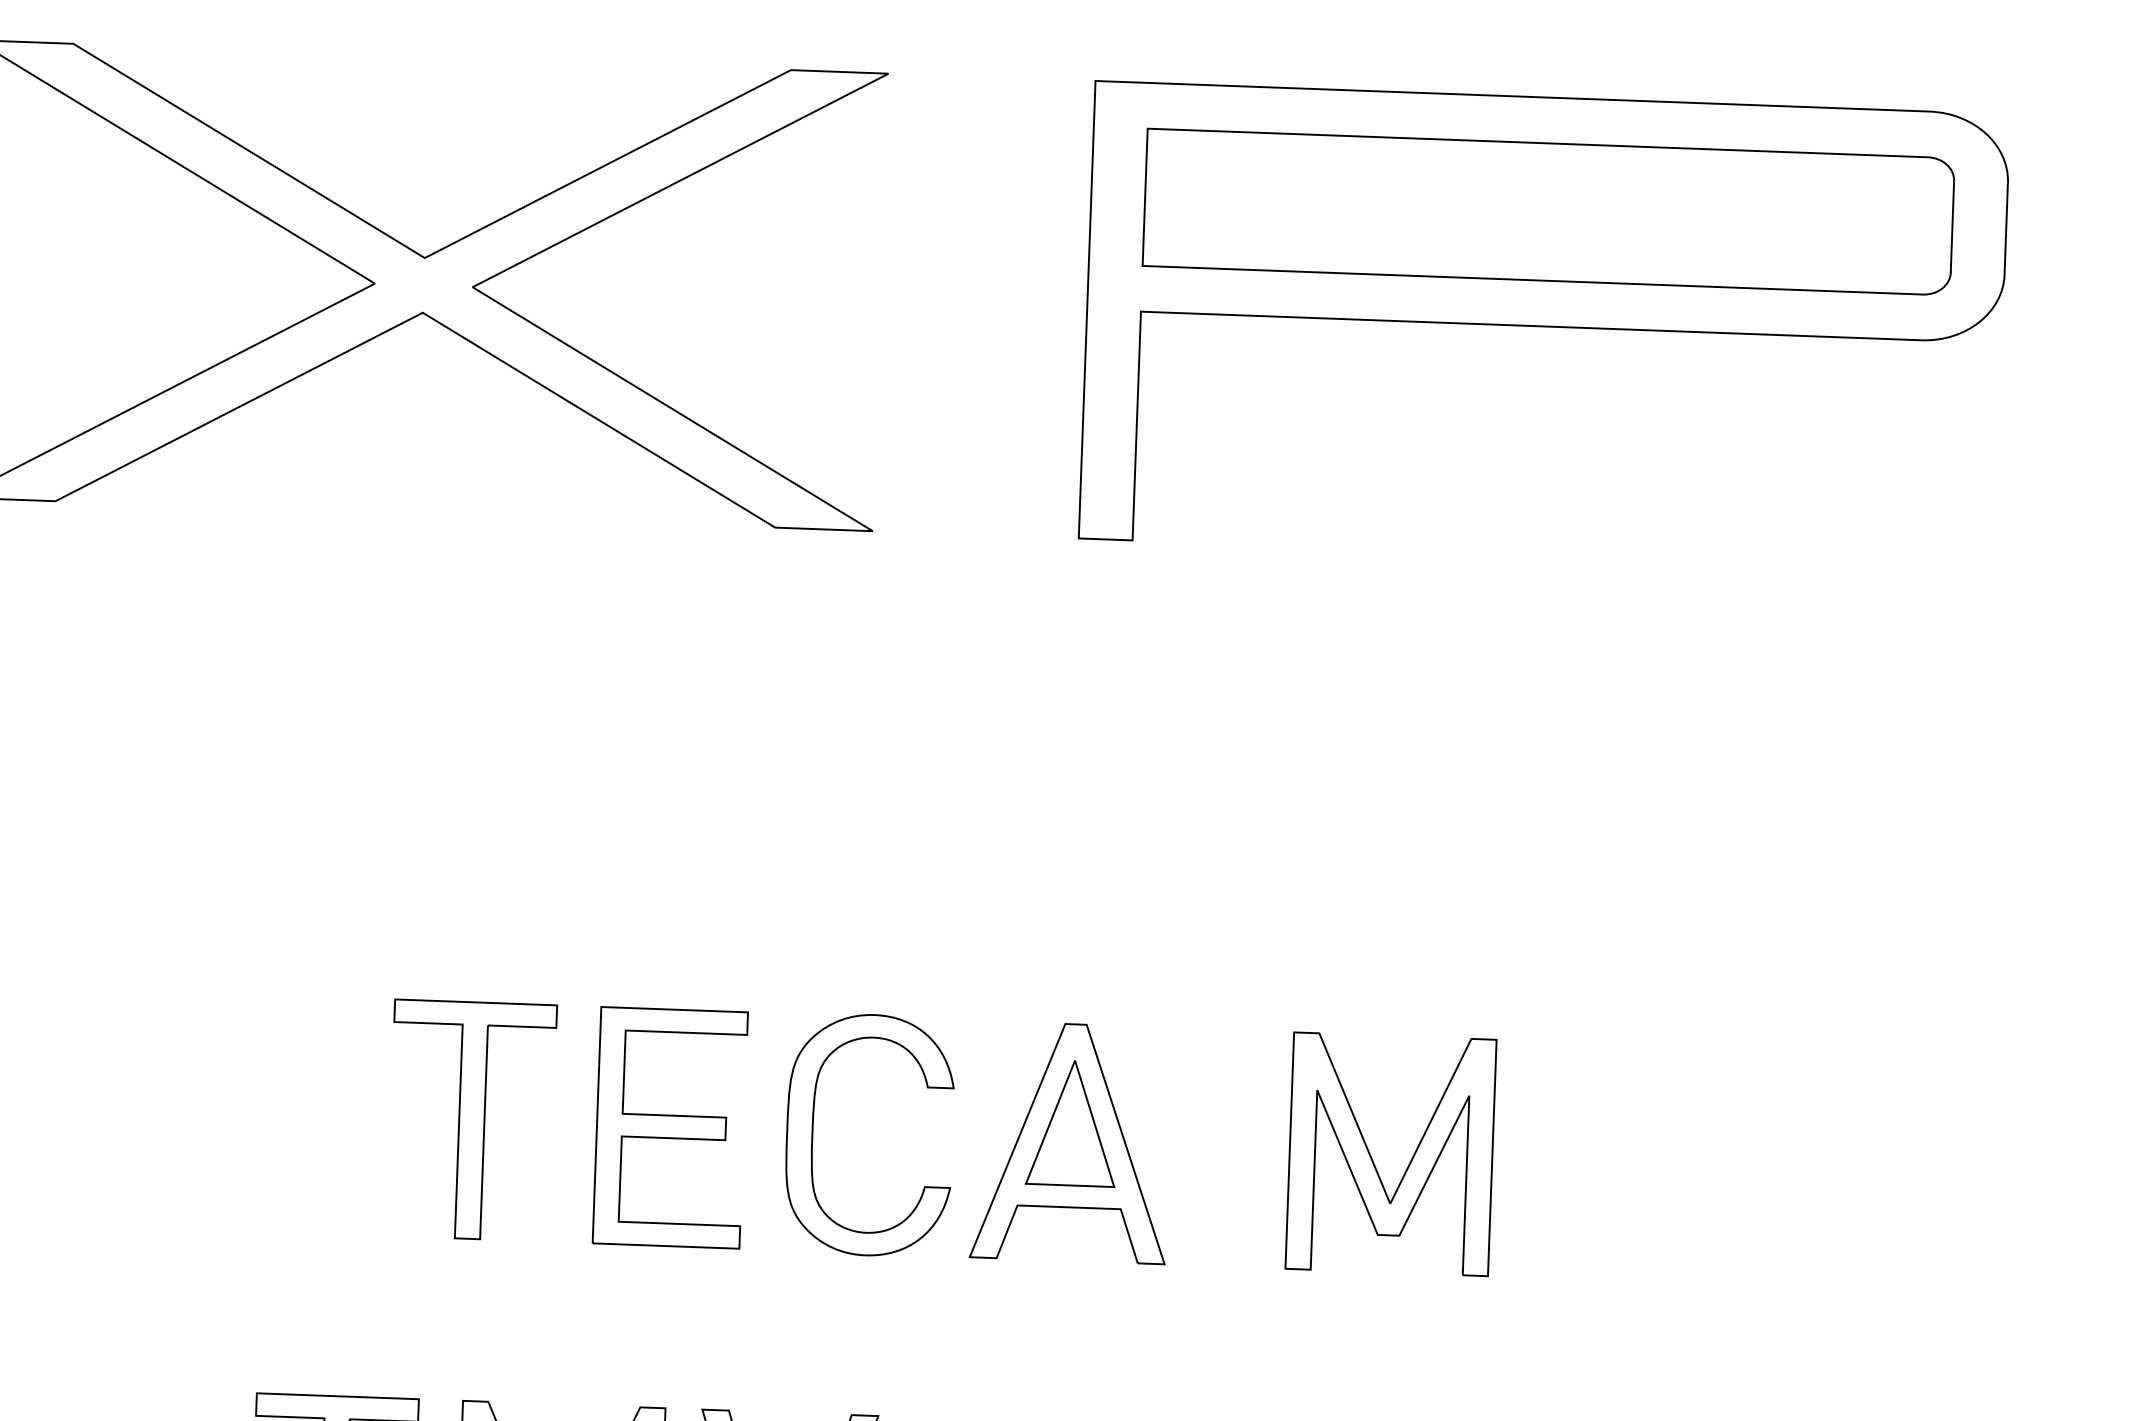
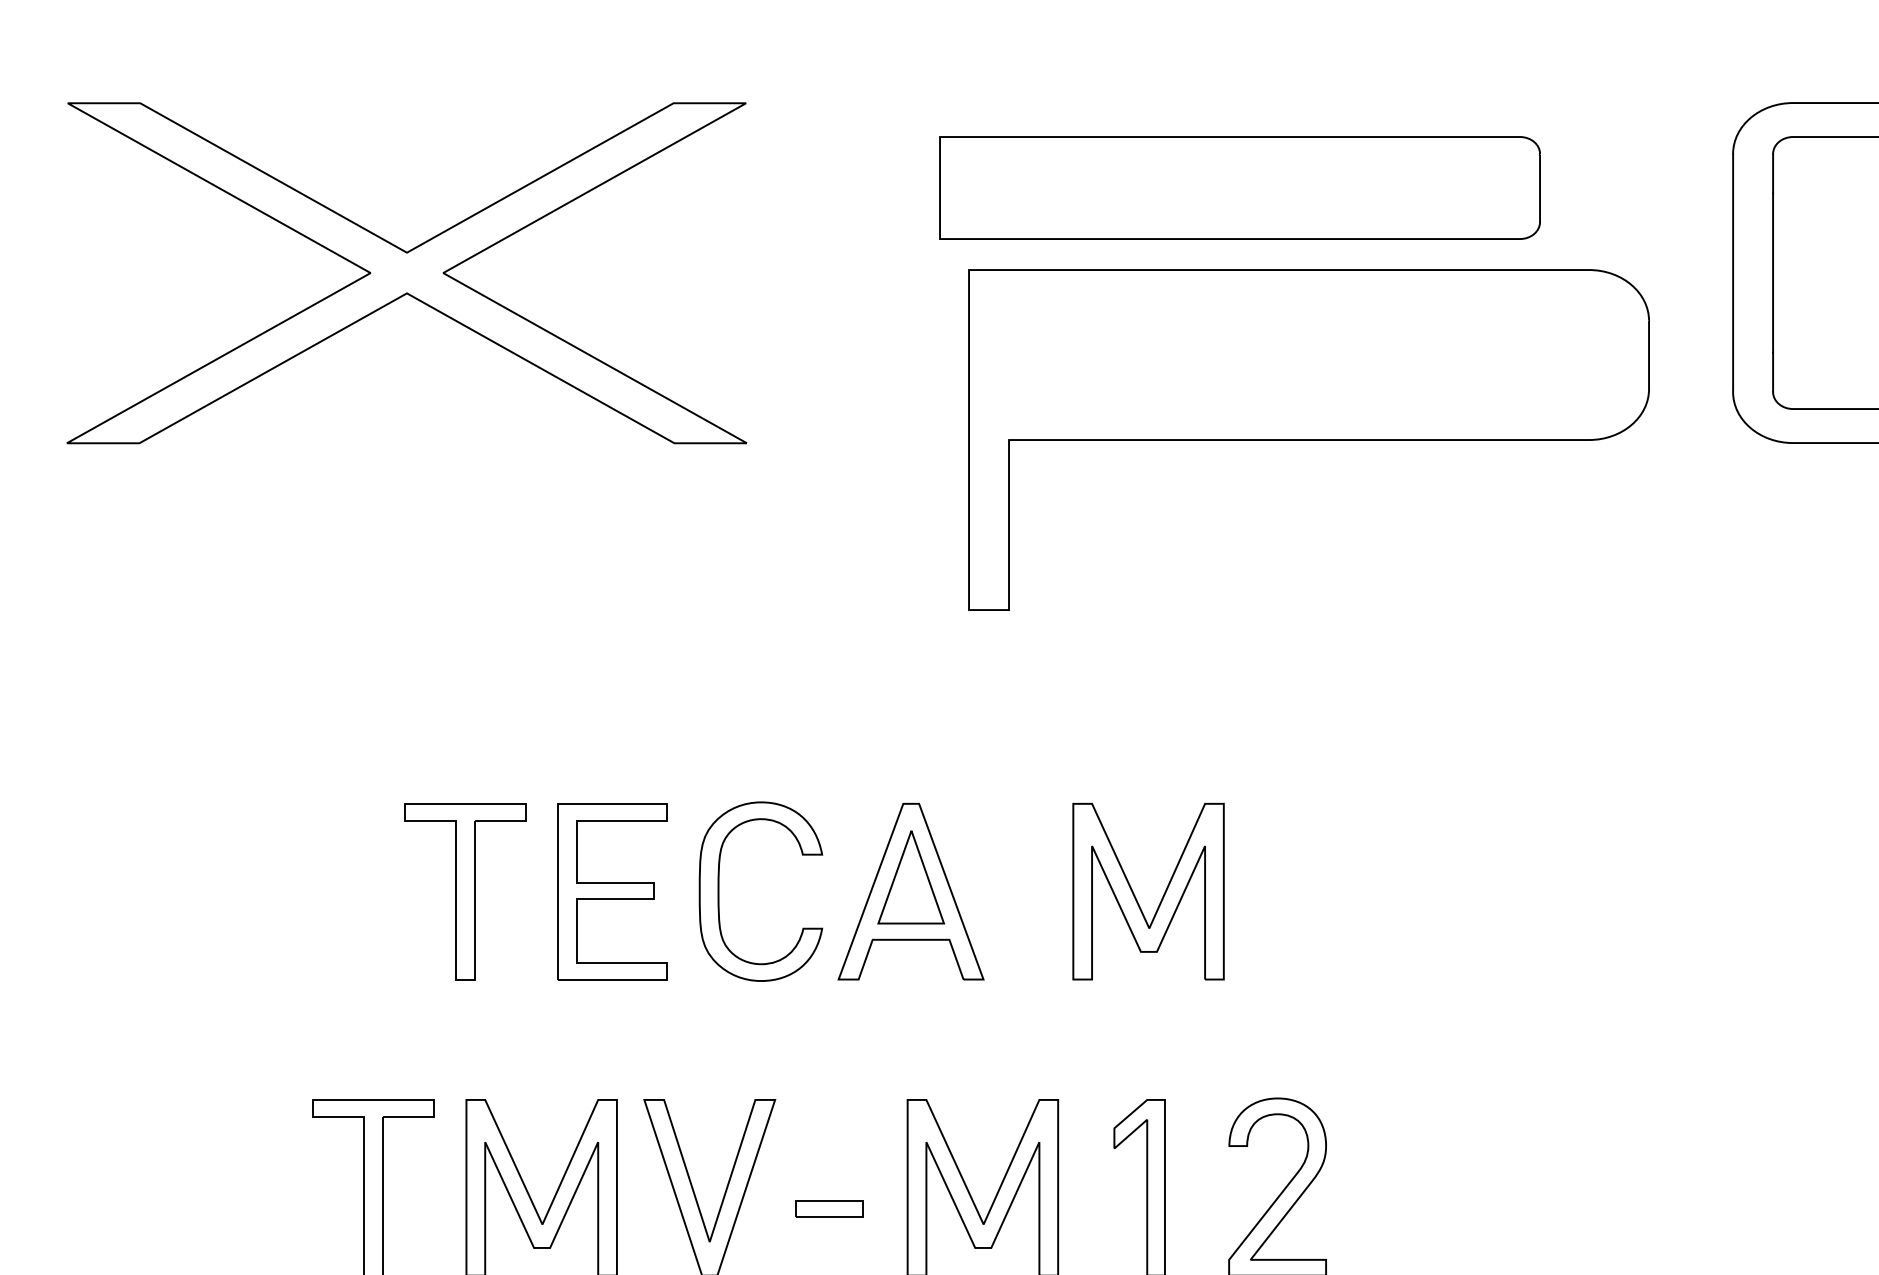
part: (1543, 325) -> (1308, 439), moved

